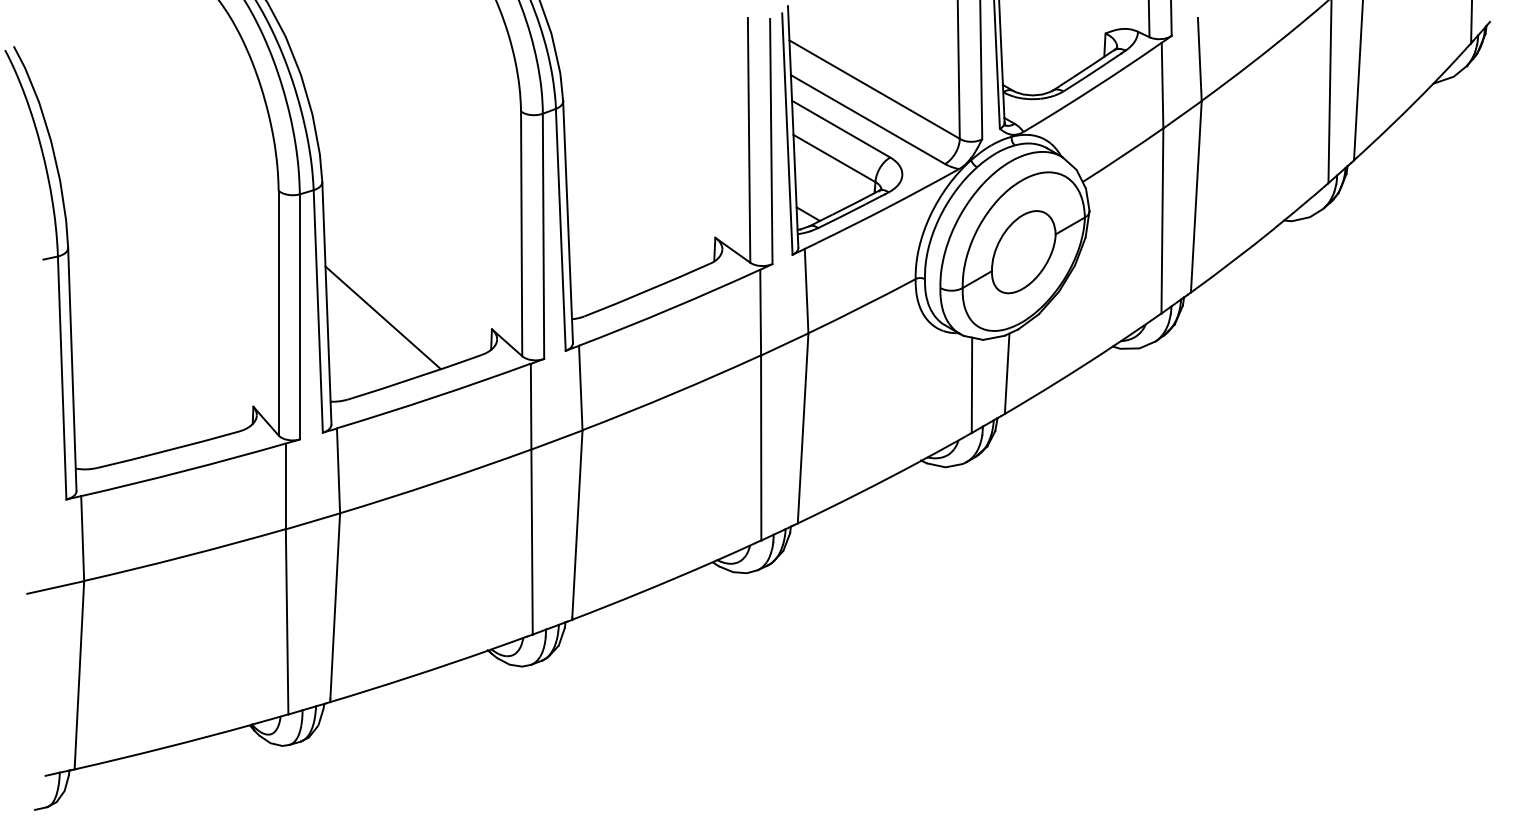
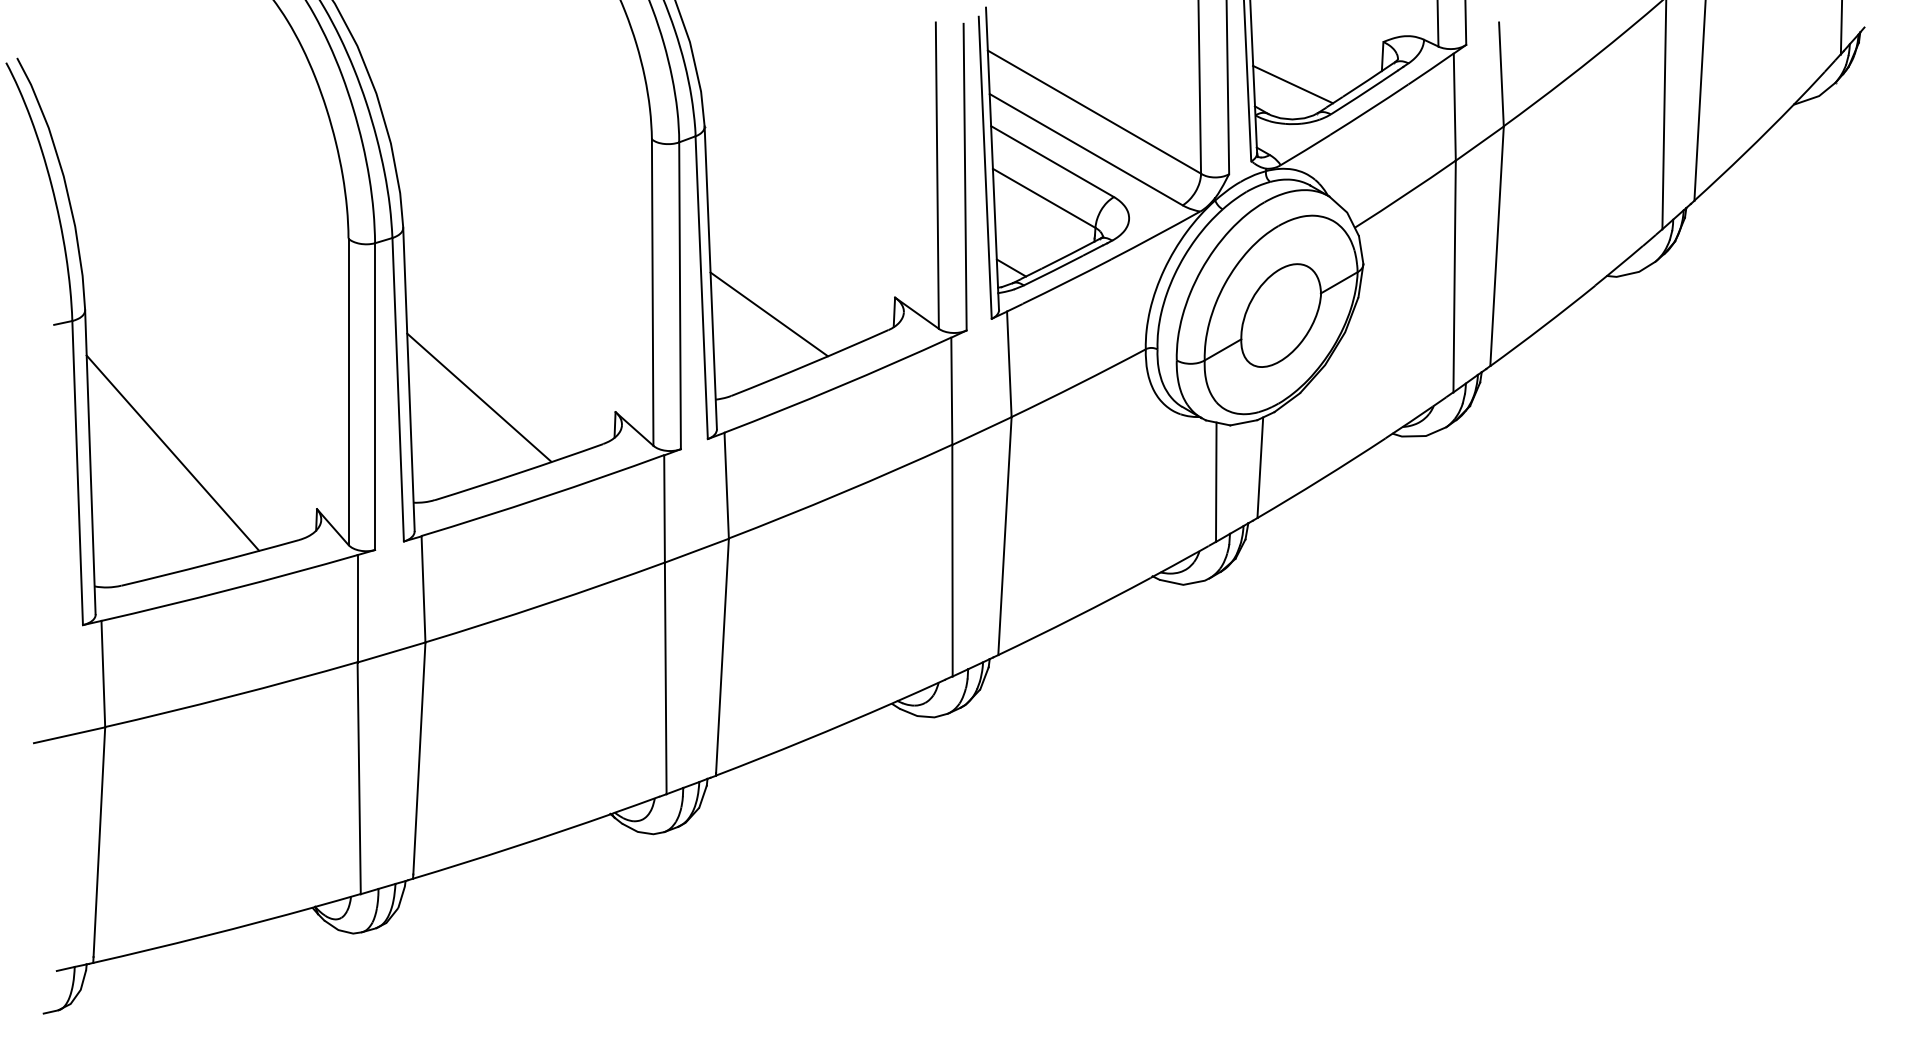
line: (1033, 67) -> (1293, 84), added
line: (614, 250) -> (768, 313), added
line: (138, 362) -> (173, 453), added

